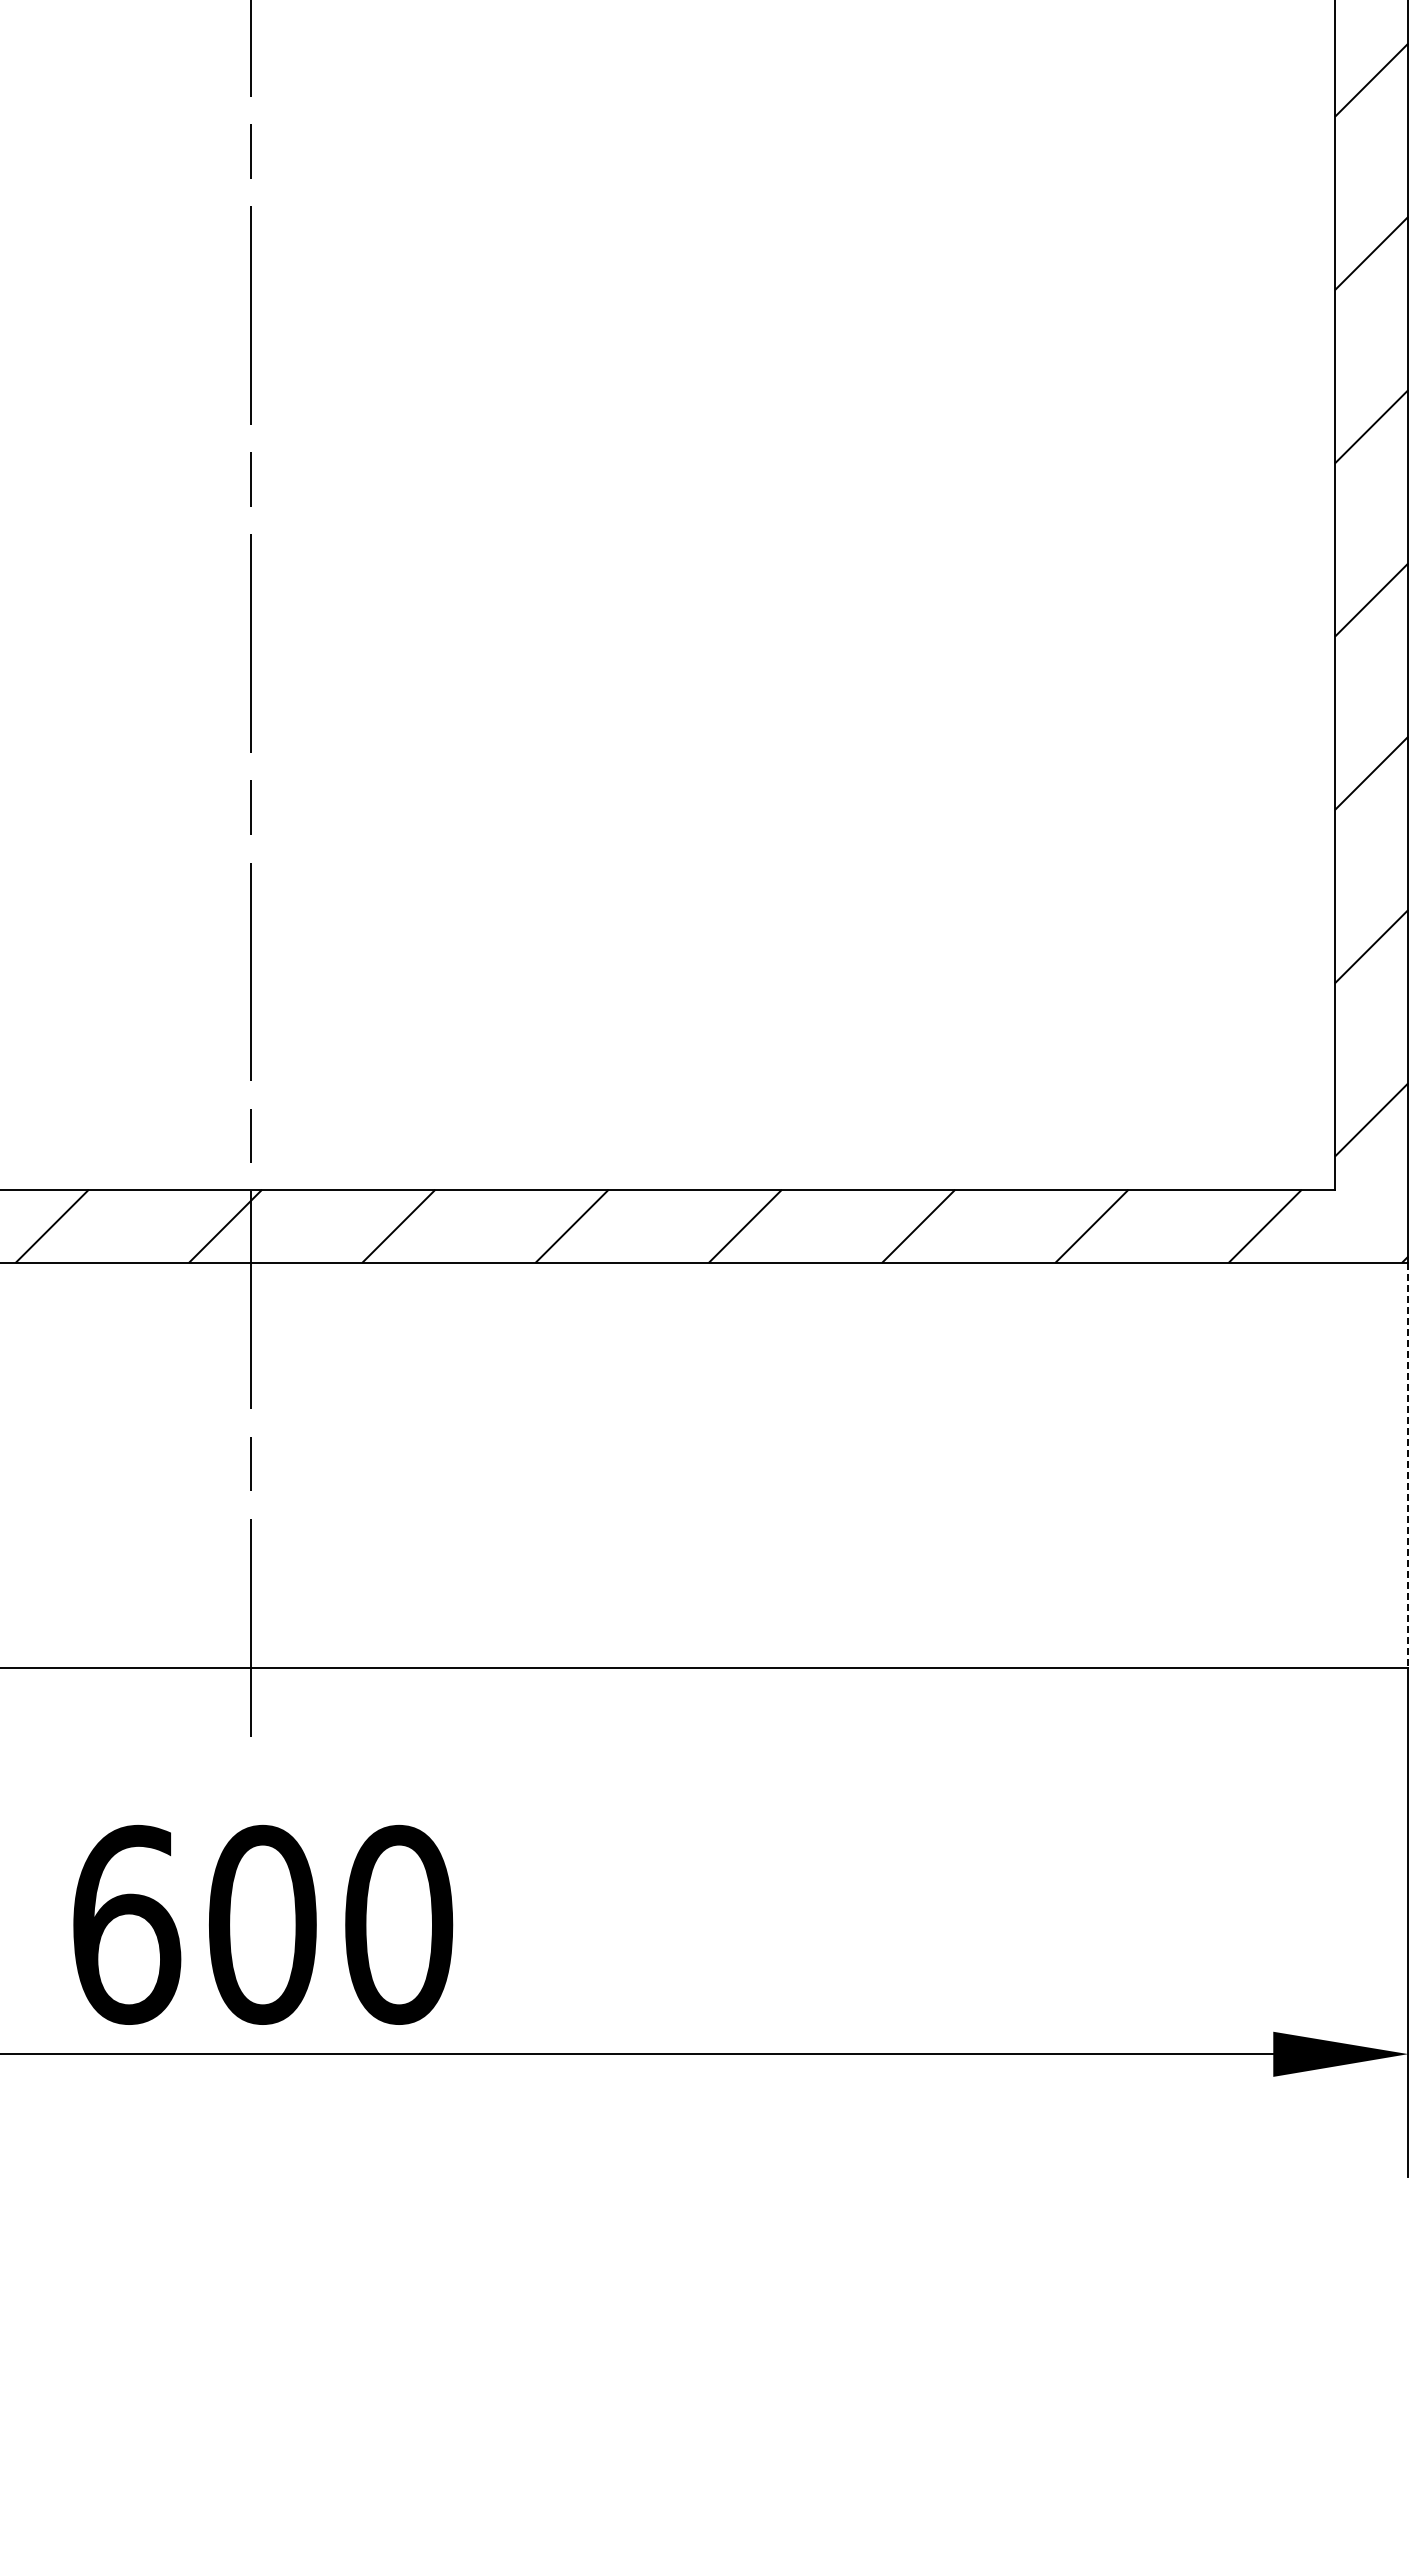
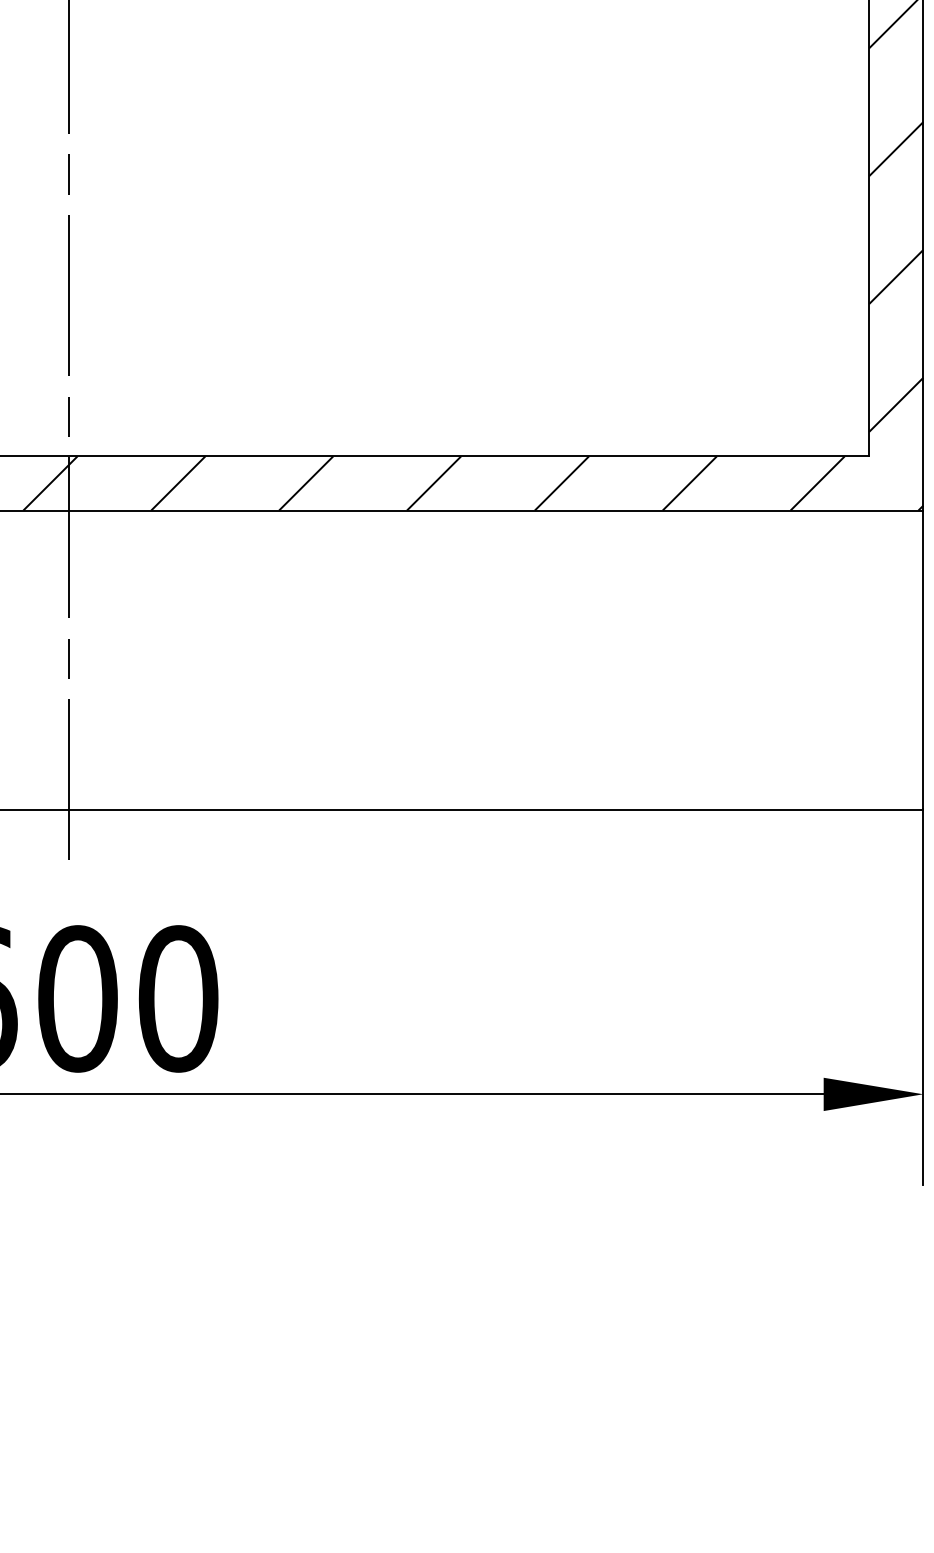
line: (1408, 1465) -> (923, 659), dashed -> solid

